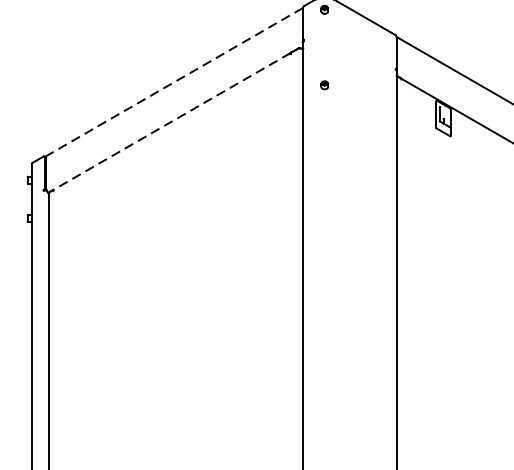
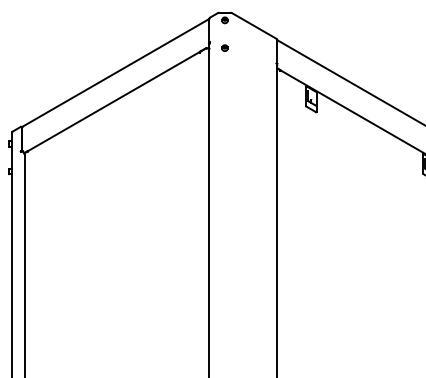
line: (173, 82) -> (115, 73), dashed -> solid
part: (324, 84) -> (224, 47), moved
line: (171, 121) -> (113, 101), dashed -> solid

